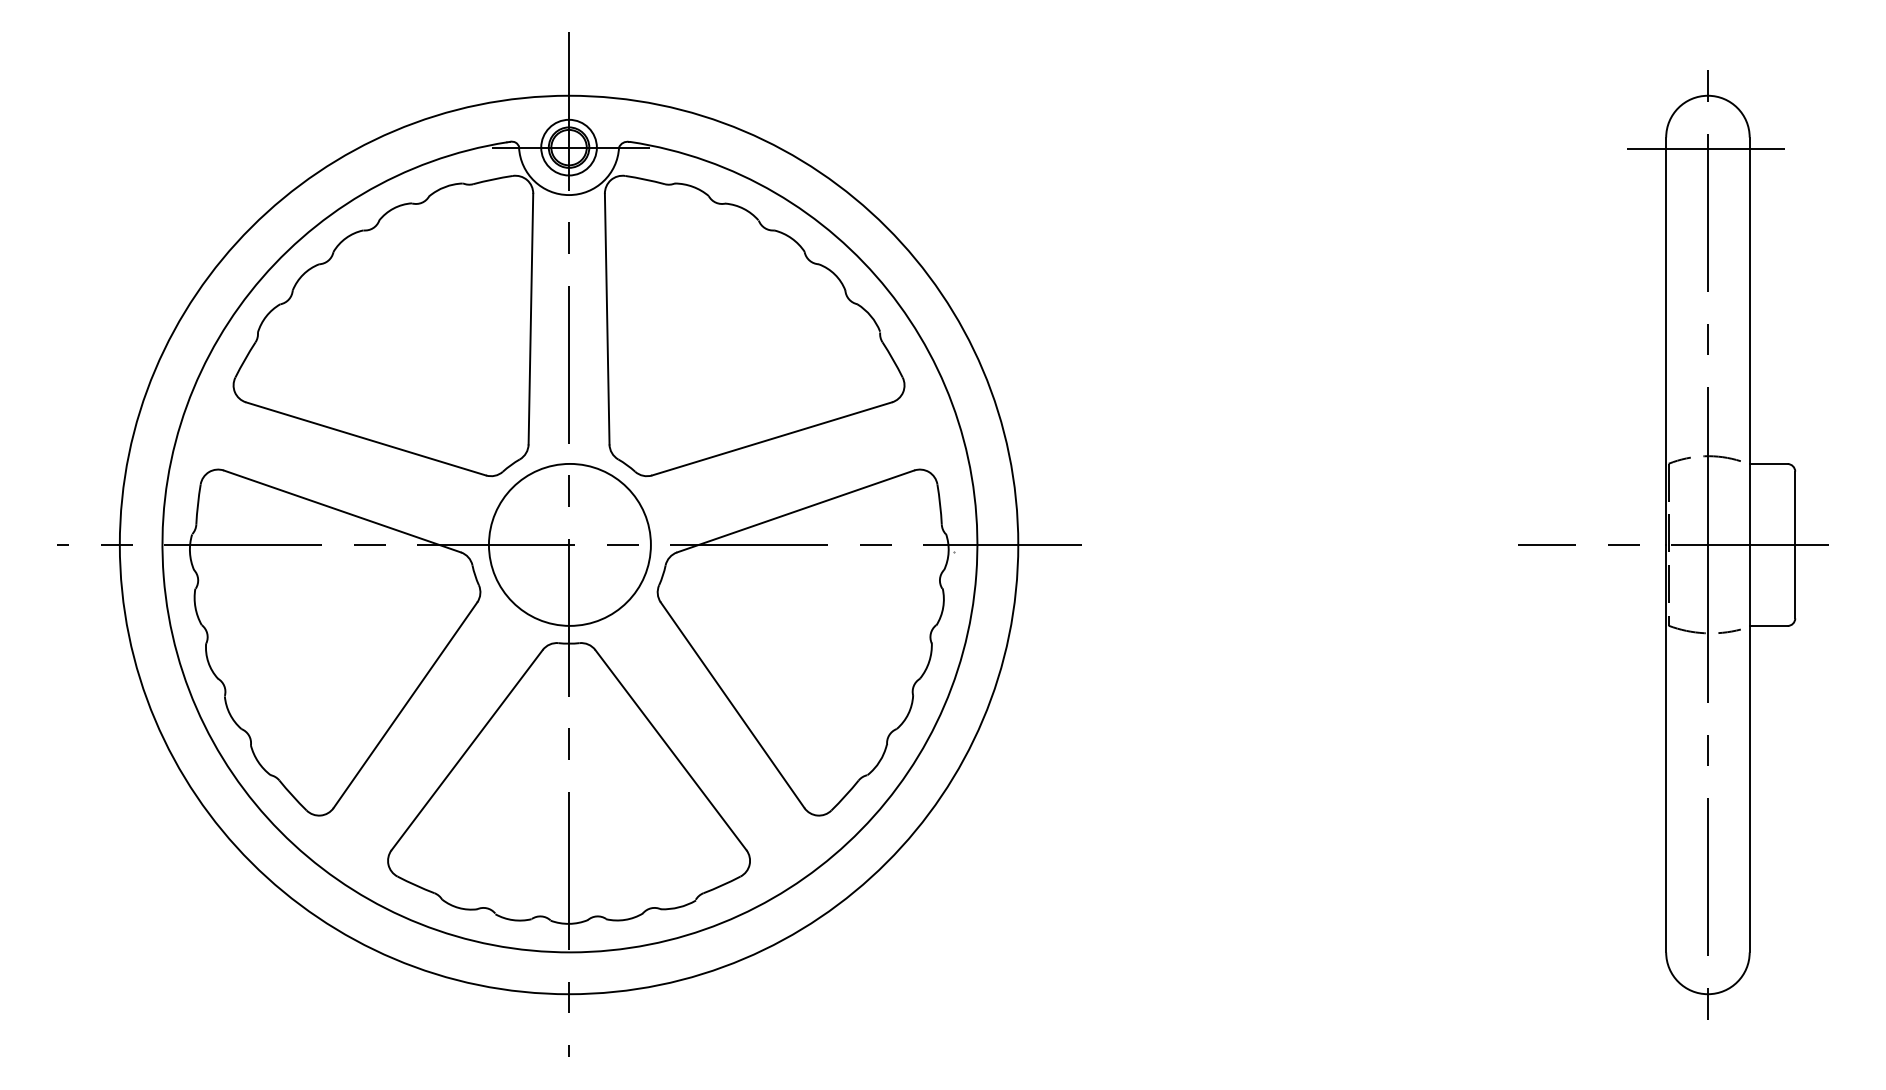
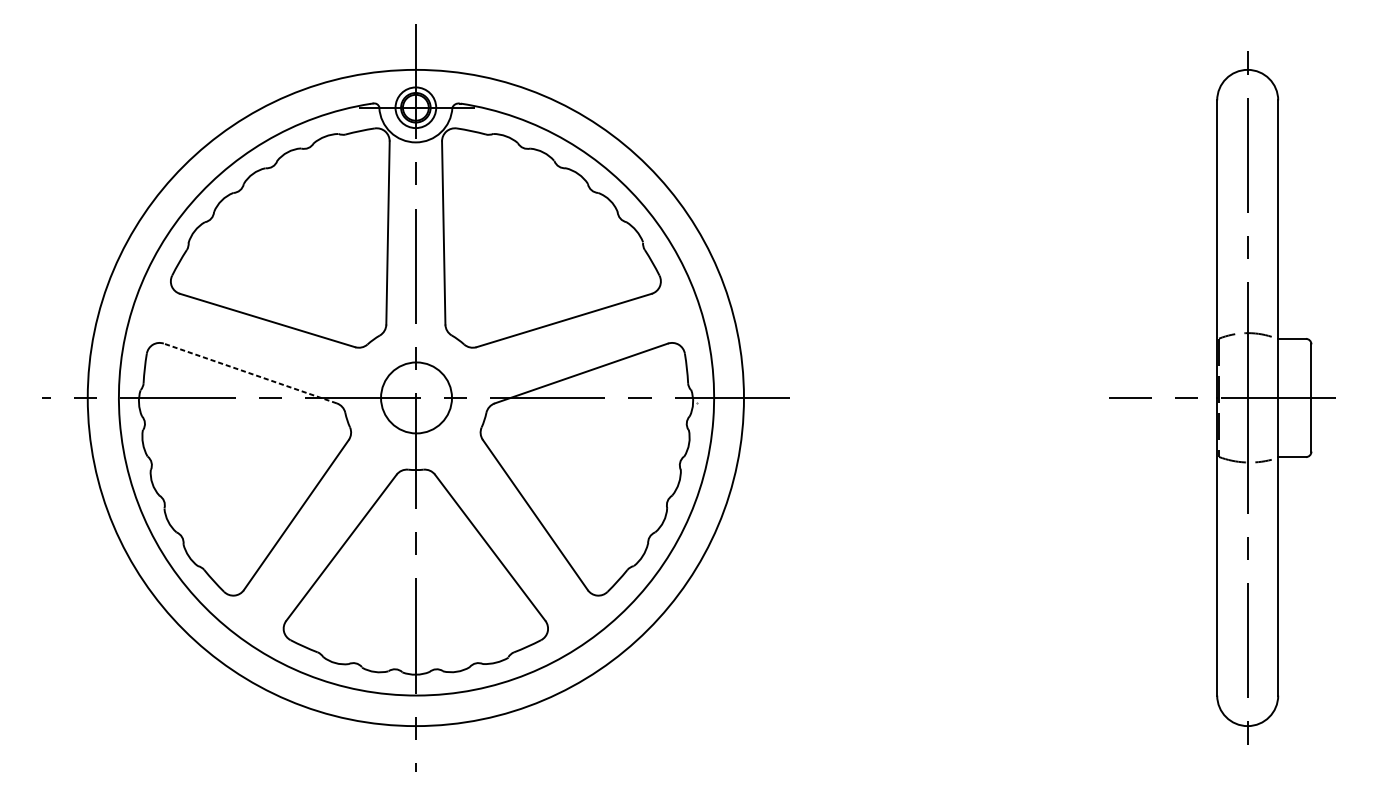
line: (1699, 148) -> (1241, 108), removed
line: (342, 511) -> (250, 373), solid -> dashed
circle: (569, 544) -> (416, 397), size x0.6

